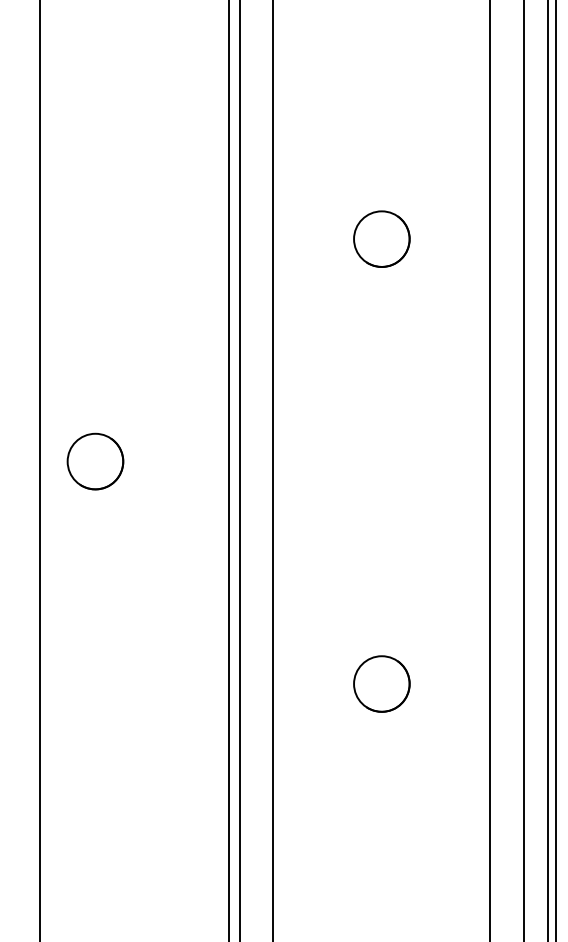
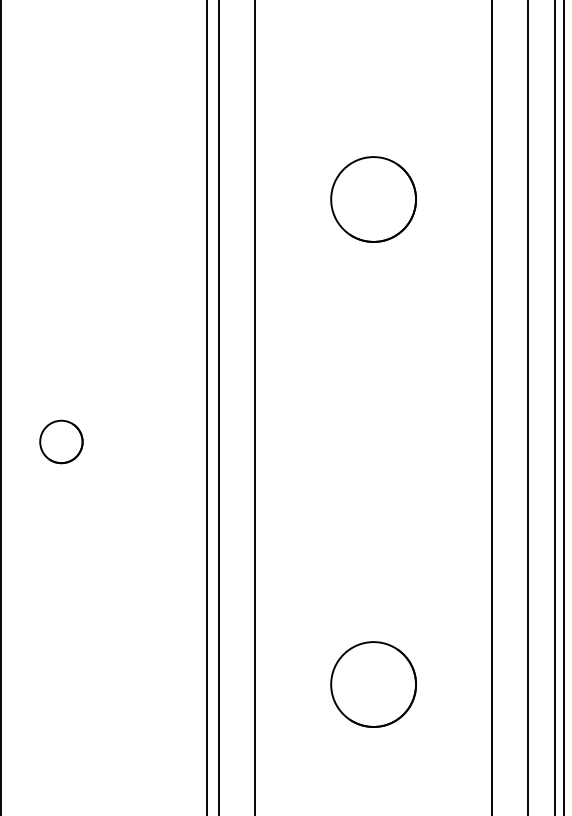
circle: (381, 238) -> (373, 198), size x1.4
part: (95, 461) -> (61, 441), size x0.7
circle: (381, 683) -> (373, 683), size x1.4

